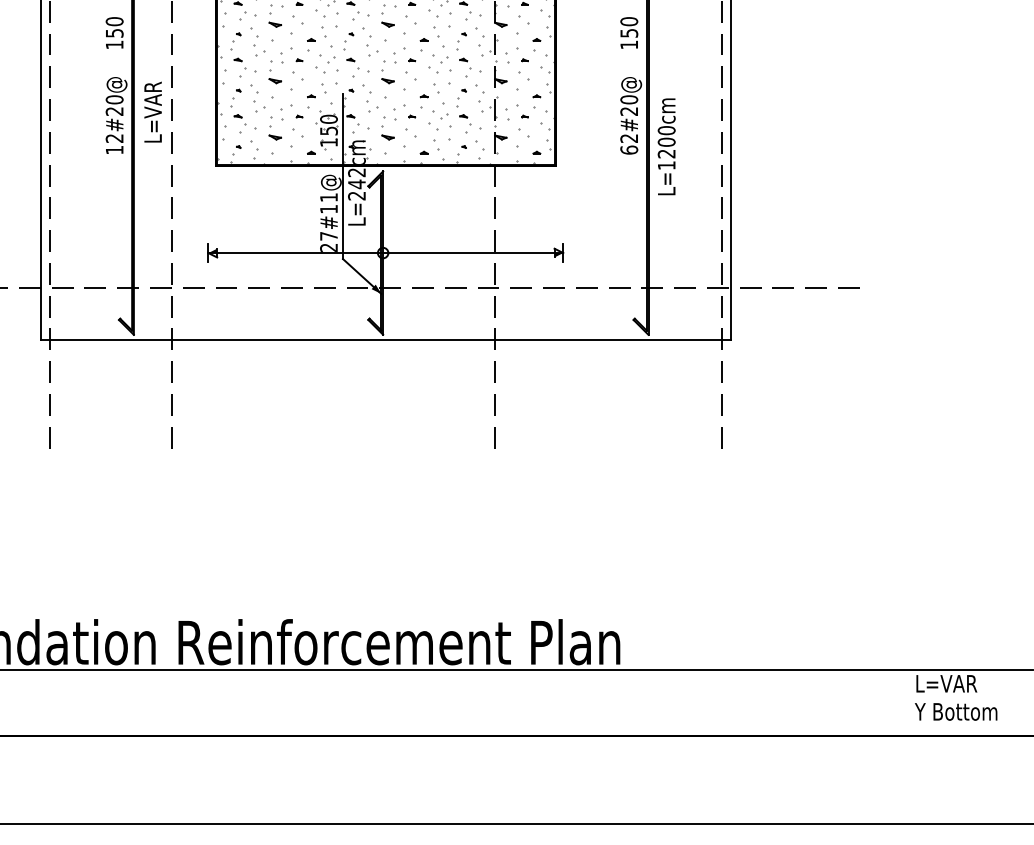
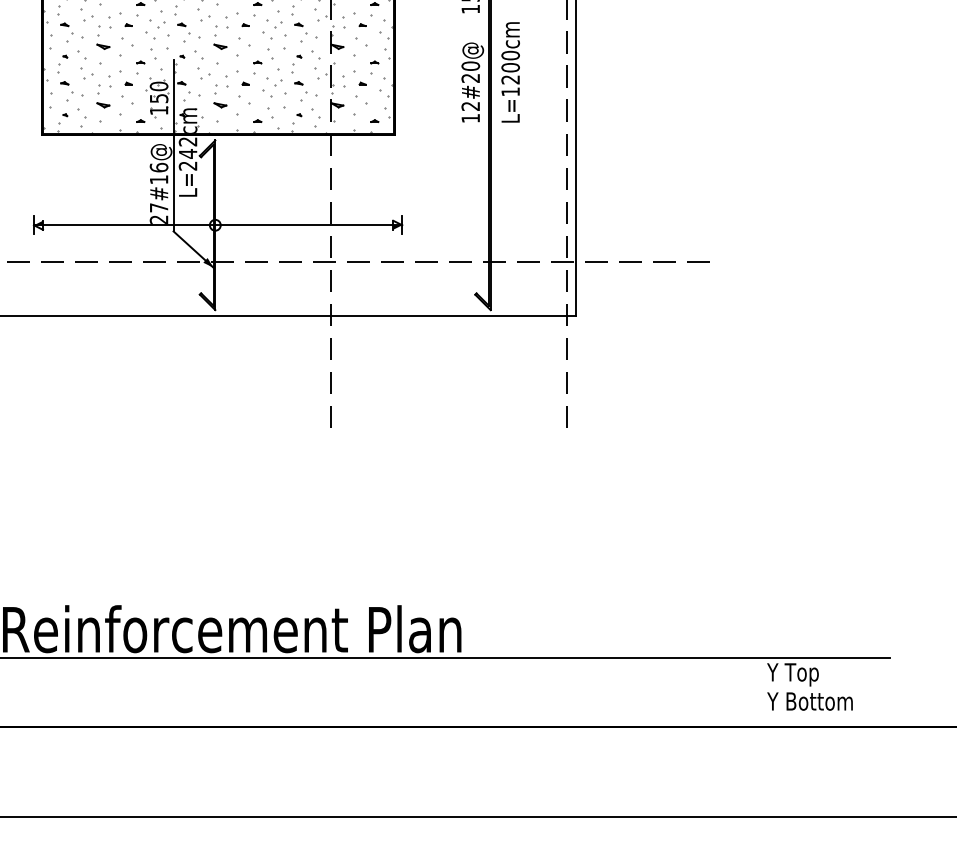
text: (666, 146) -> (510, 72), moved
text: (629, 149) -> (471, 117), 62#20@ -> 12#20@
text: (328, 197) -> (158, 167), 27#11@ -> 27#16@
text: (945, 686) -> (799, 675), L=VAR -> Y Top

